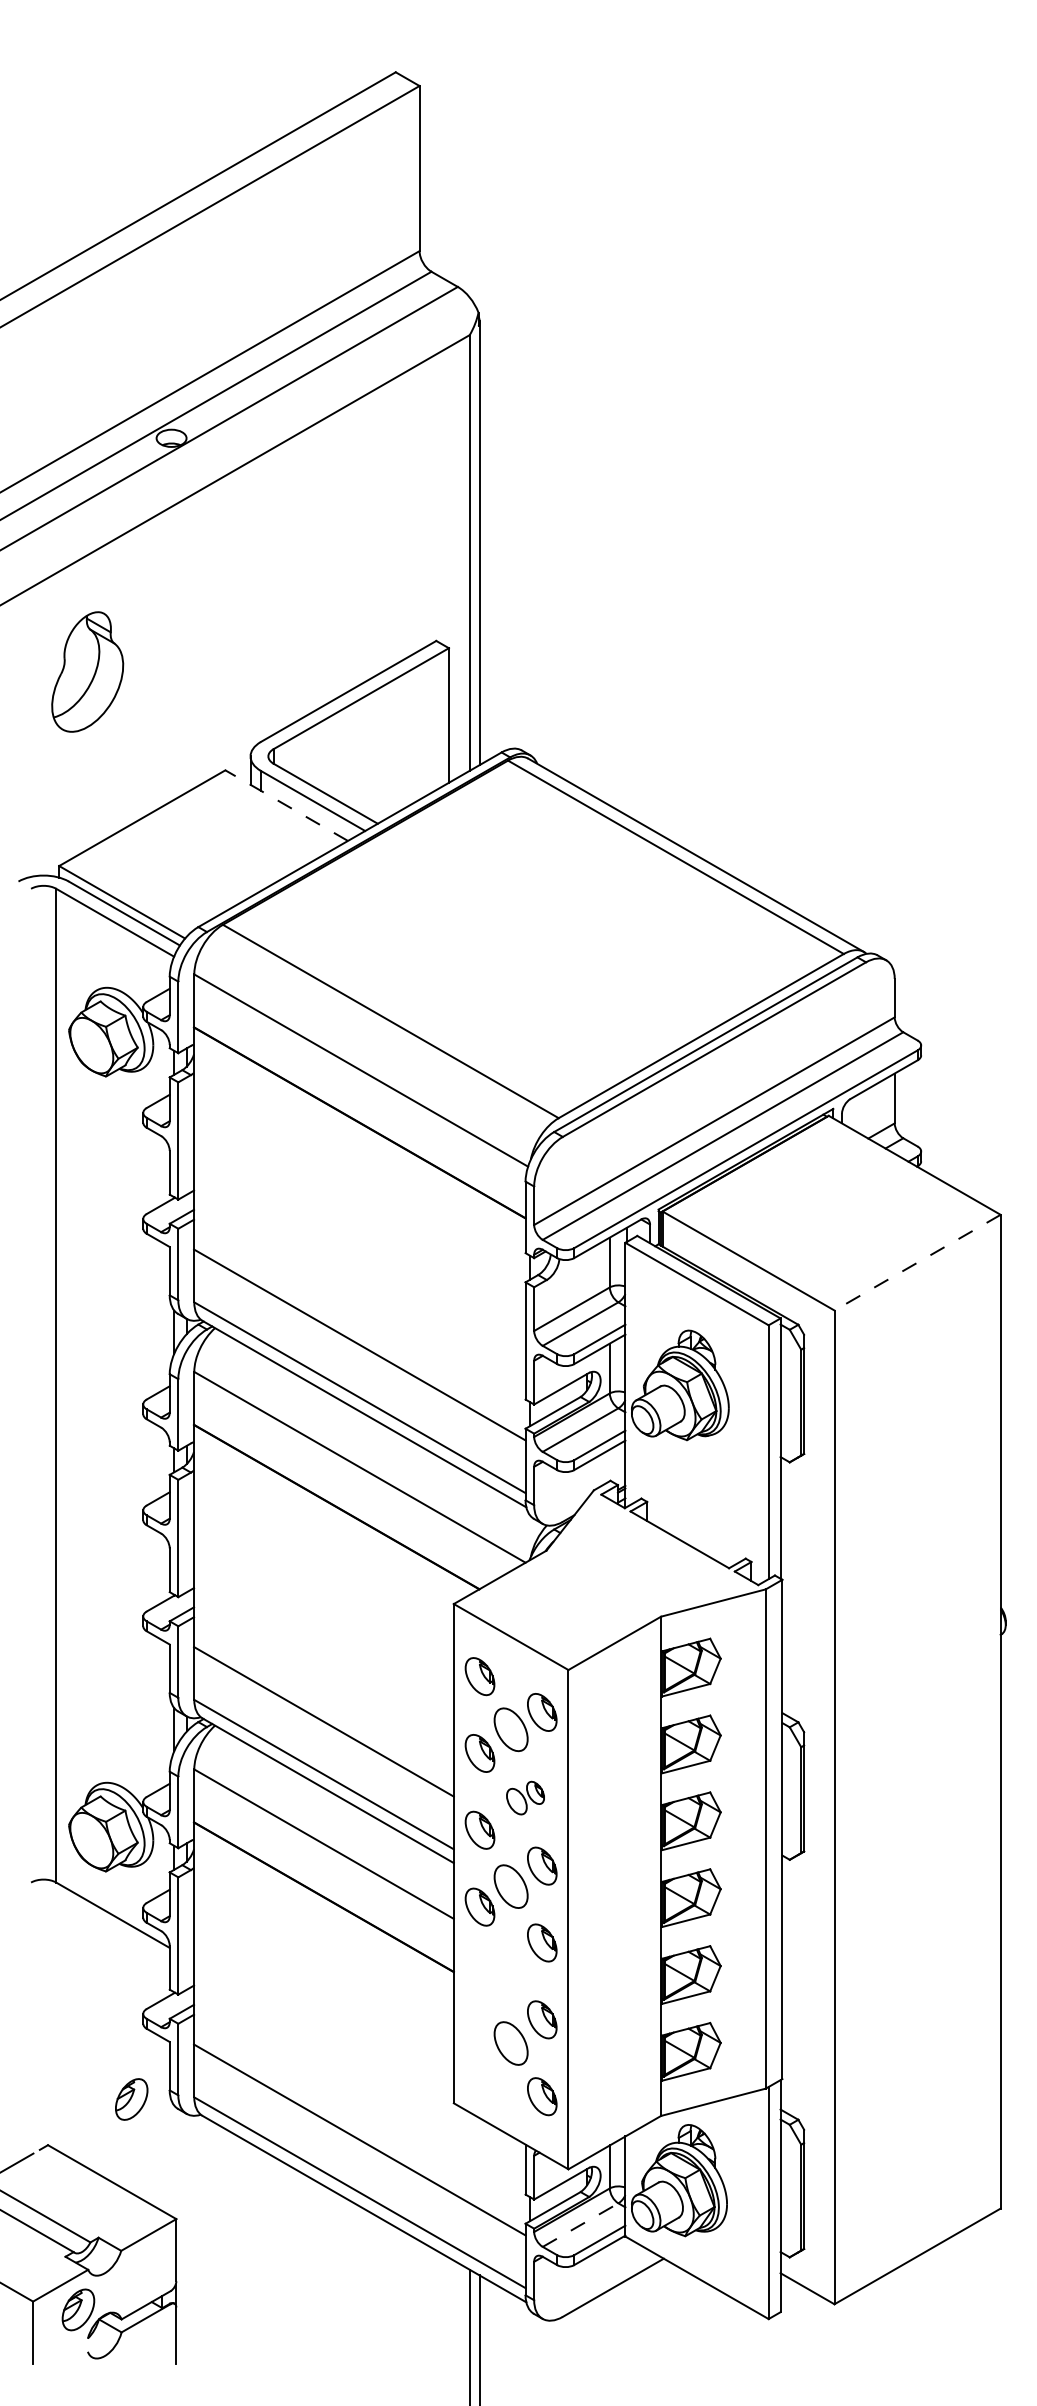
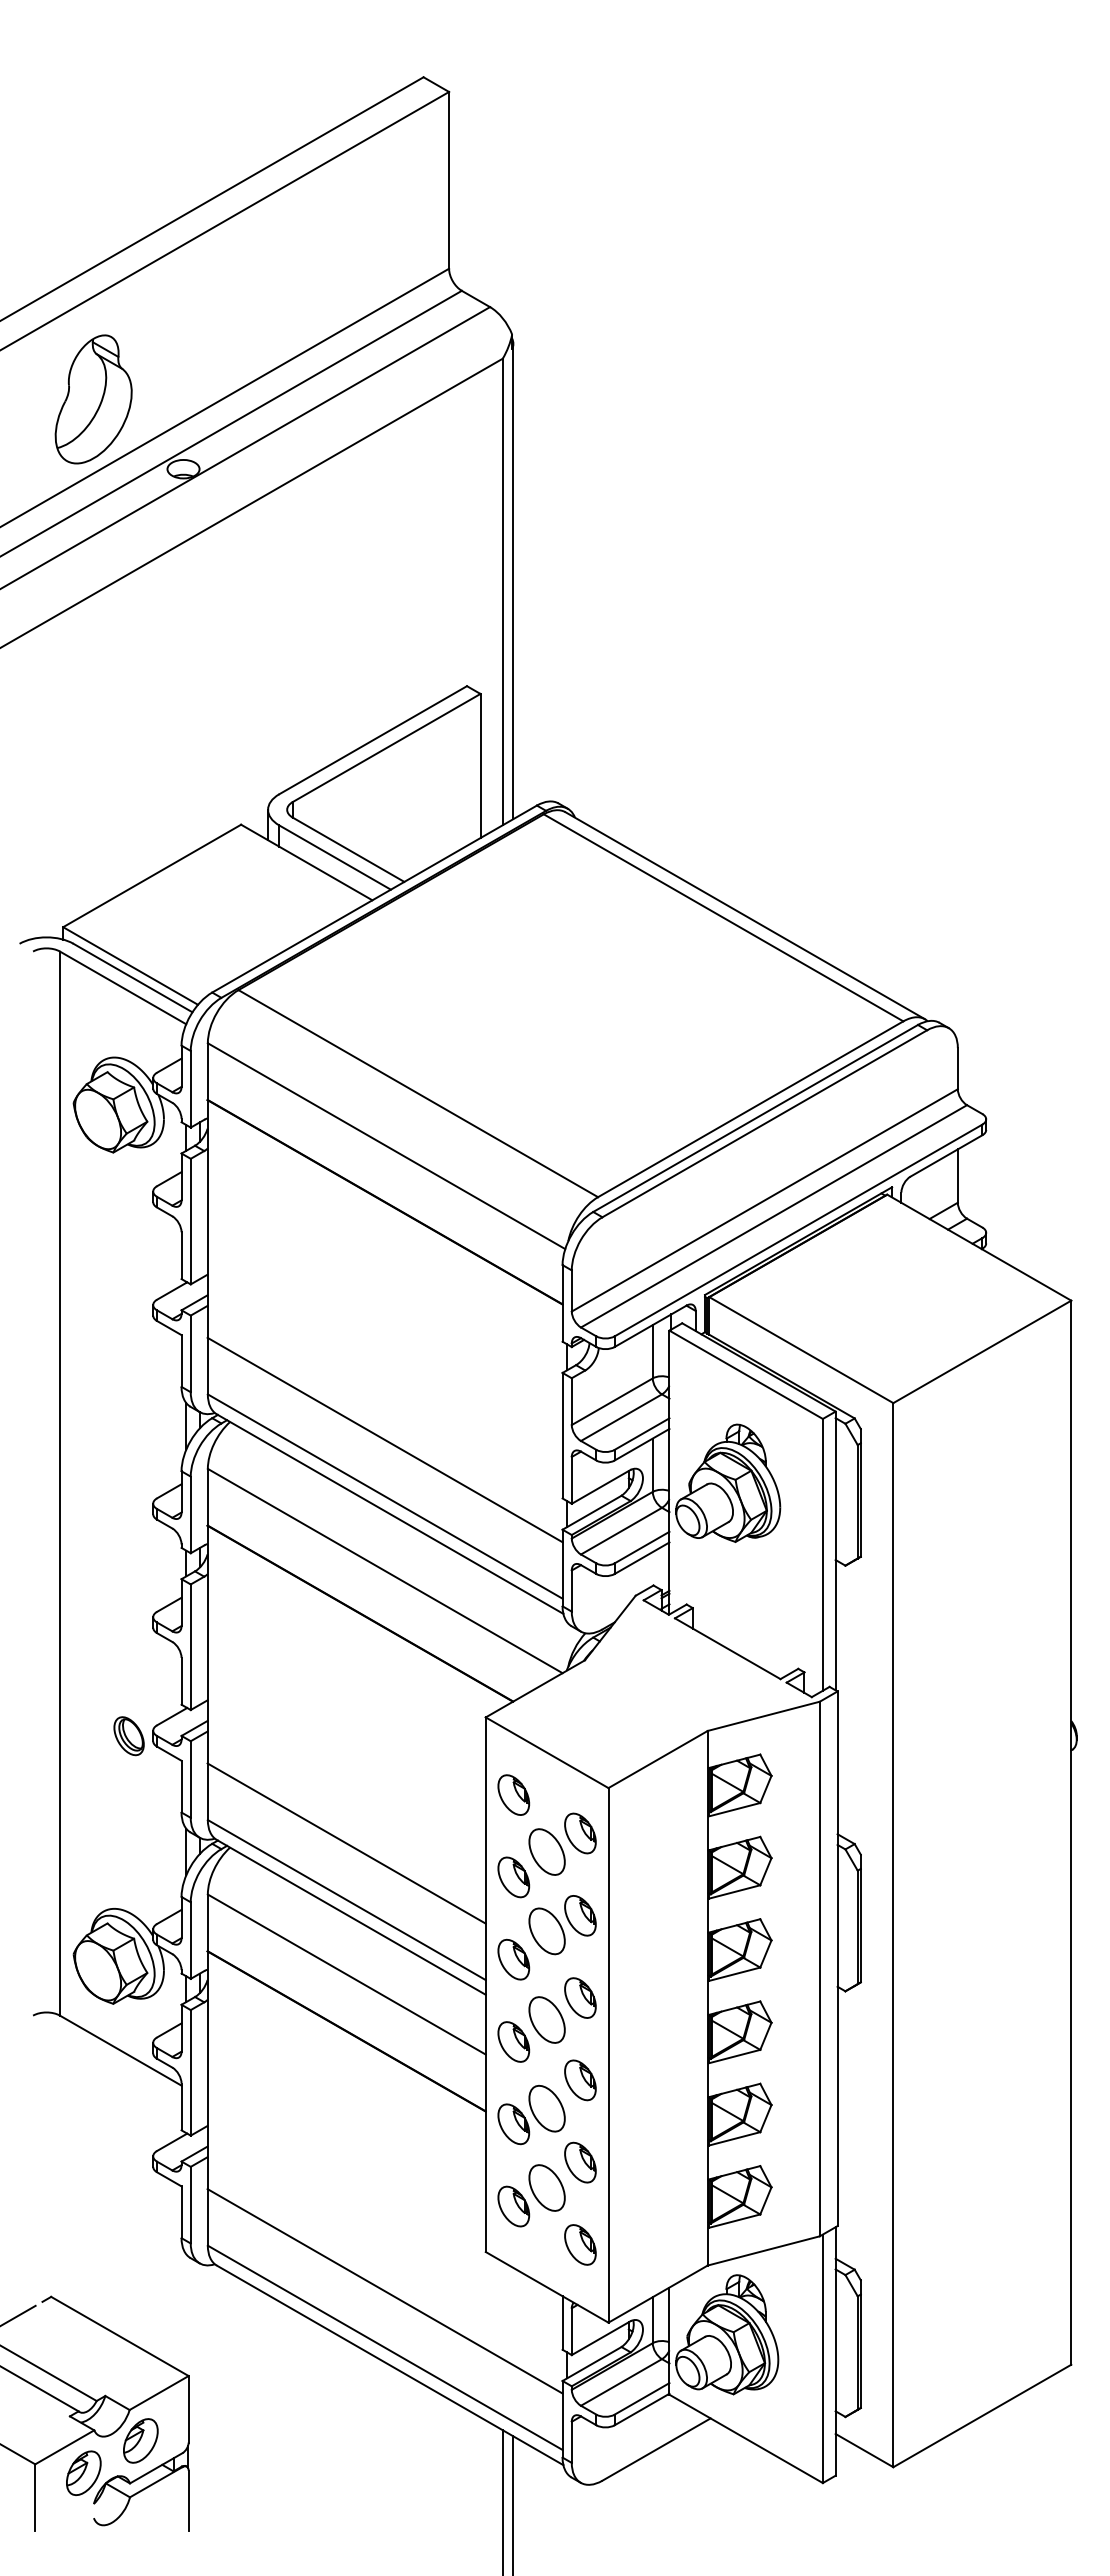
part: (87, 672) -> (93, 399), moved
line: (286, 805) -> (306, 862), dashed -> solid
line: (917, 1262) -> (982, 1351), dashed -> solid
part: (120, 1621) -> (128, 1736), added
part: (525, 1798) -> (562, 1925), size x1.67
part: (496, 1975) -> (531, 2115), added
part: (479, 2060) -> (513, 2206), added
part: (131, 2099) -> (140, 2440), moved
line: (580, 2225) -> (621, 2382), dashed -> solid

